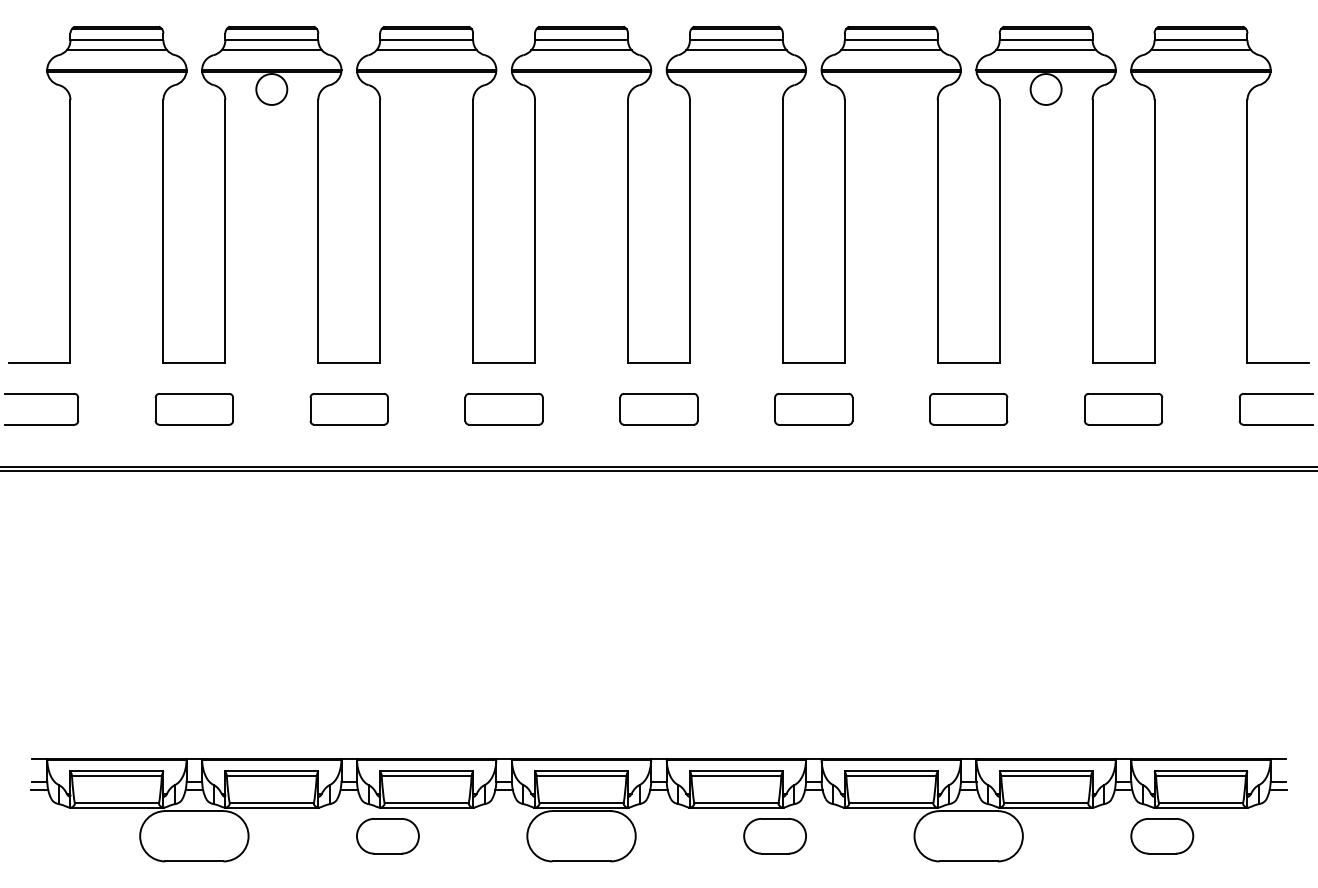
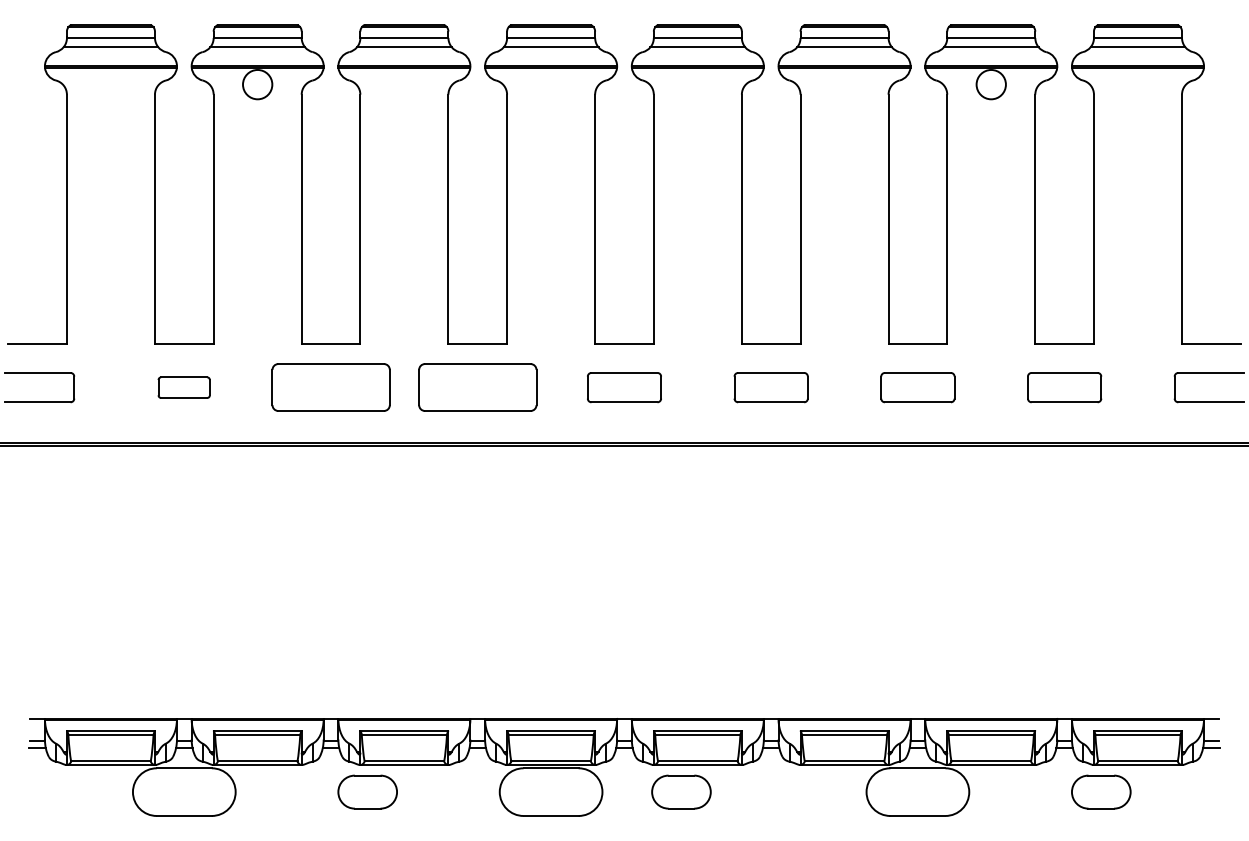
part: (193, 409) -> (183, 387), size x0.7
part: (348, 409) -> (330, 387), size x1.6
part: (503, 409) -> (477, 387), size x1.6
part: (774, 836) -> (680, 792), moved

